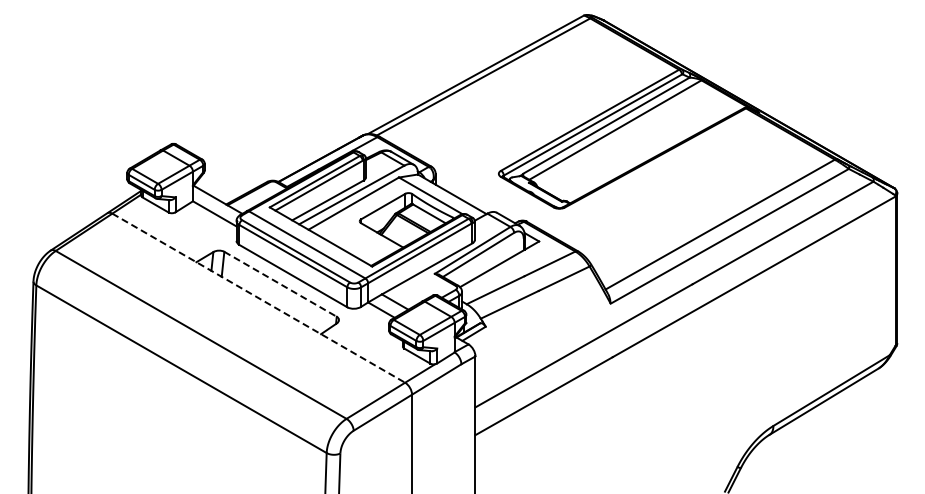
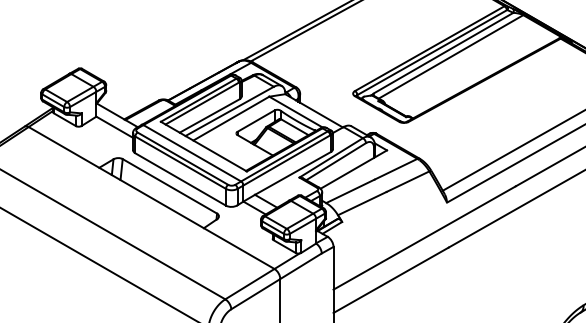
line: (280, 284) -> (169, 186), dashed -> solid
line: (259, 298) -> (152, 198), dashed -> solid

